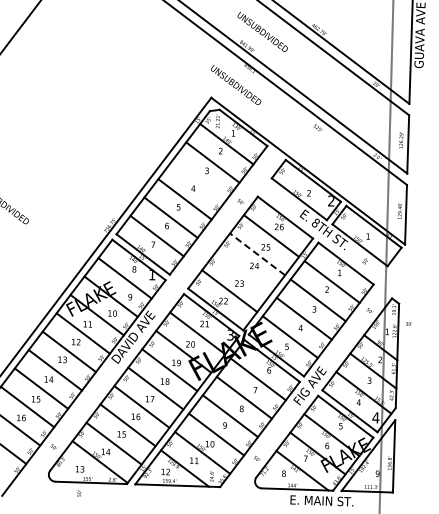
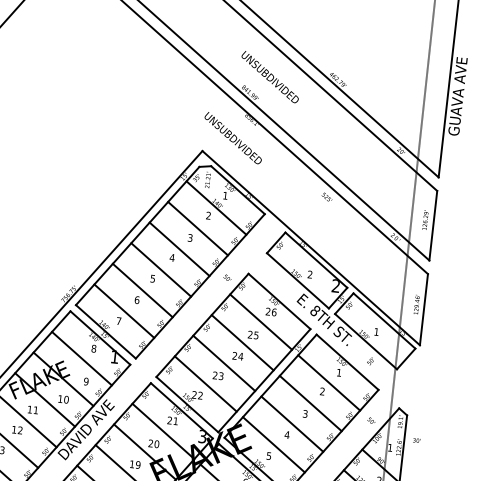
line: (198, 180) -> (179, 248), added
line: (257, 254) -> (242, 342), dashed -> solid
line: (243, 272) -> (224, 363), added

